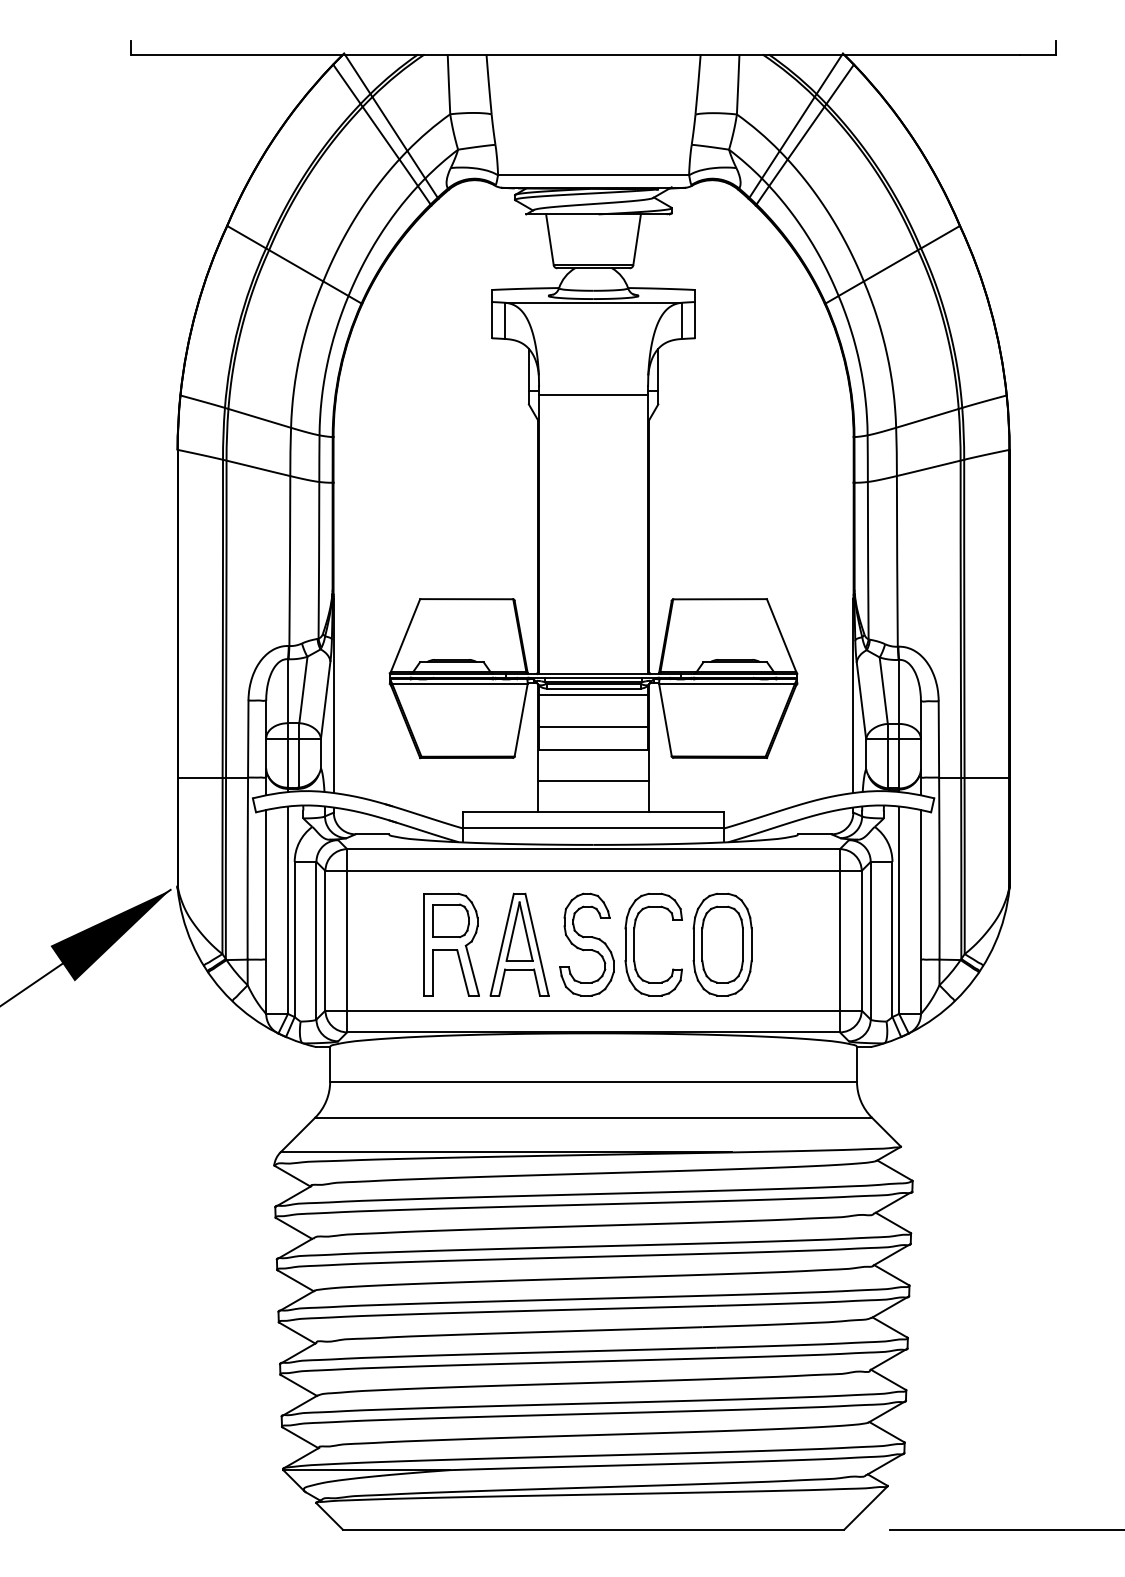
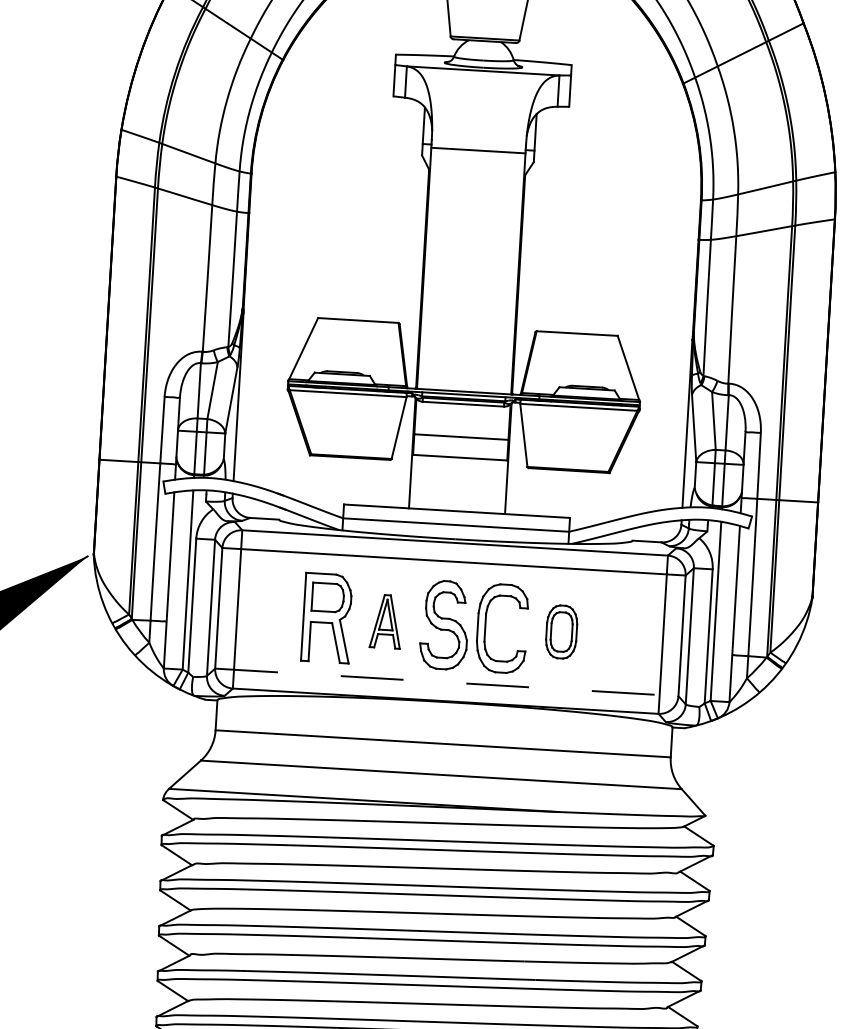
line: (593, 694) -> (462, 409), removed
line: (593, 780) -> (458, 483), removed
part: (519, 944) -> (386, 621), size x0.6
part: (722, 944) -> (561, 631), size x0.6
line: (594, 1010) -> (447, 682), solid -> dashed

